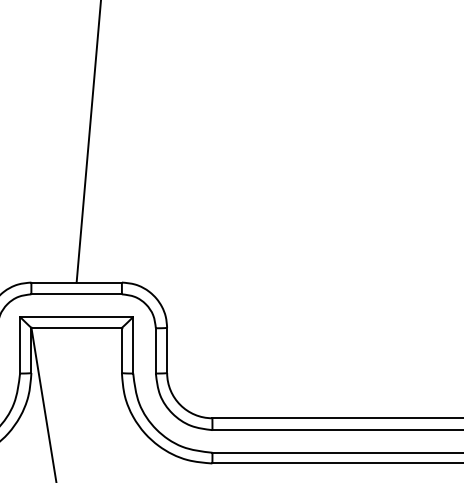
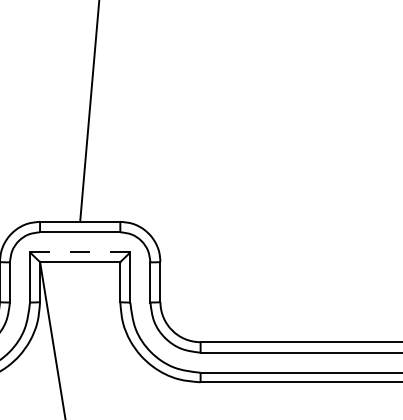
line: (76, 316) -> (80, 251), solid -> dashed

